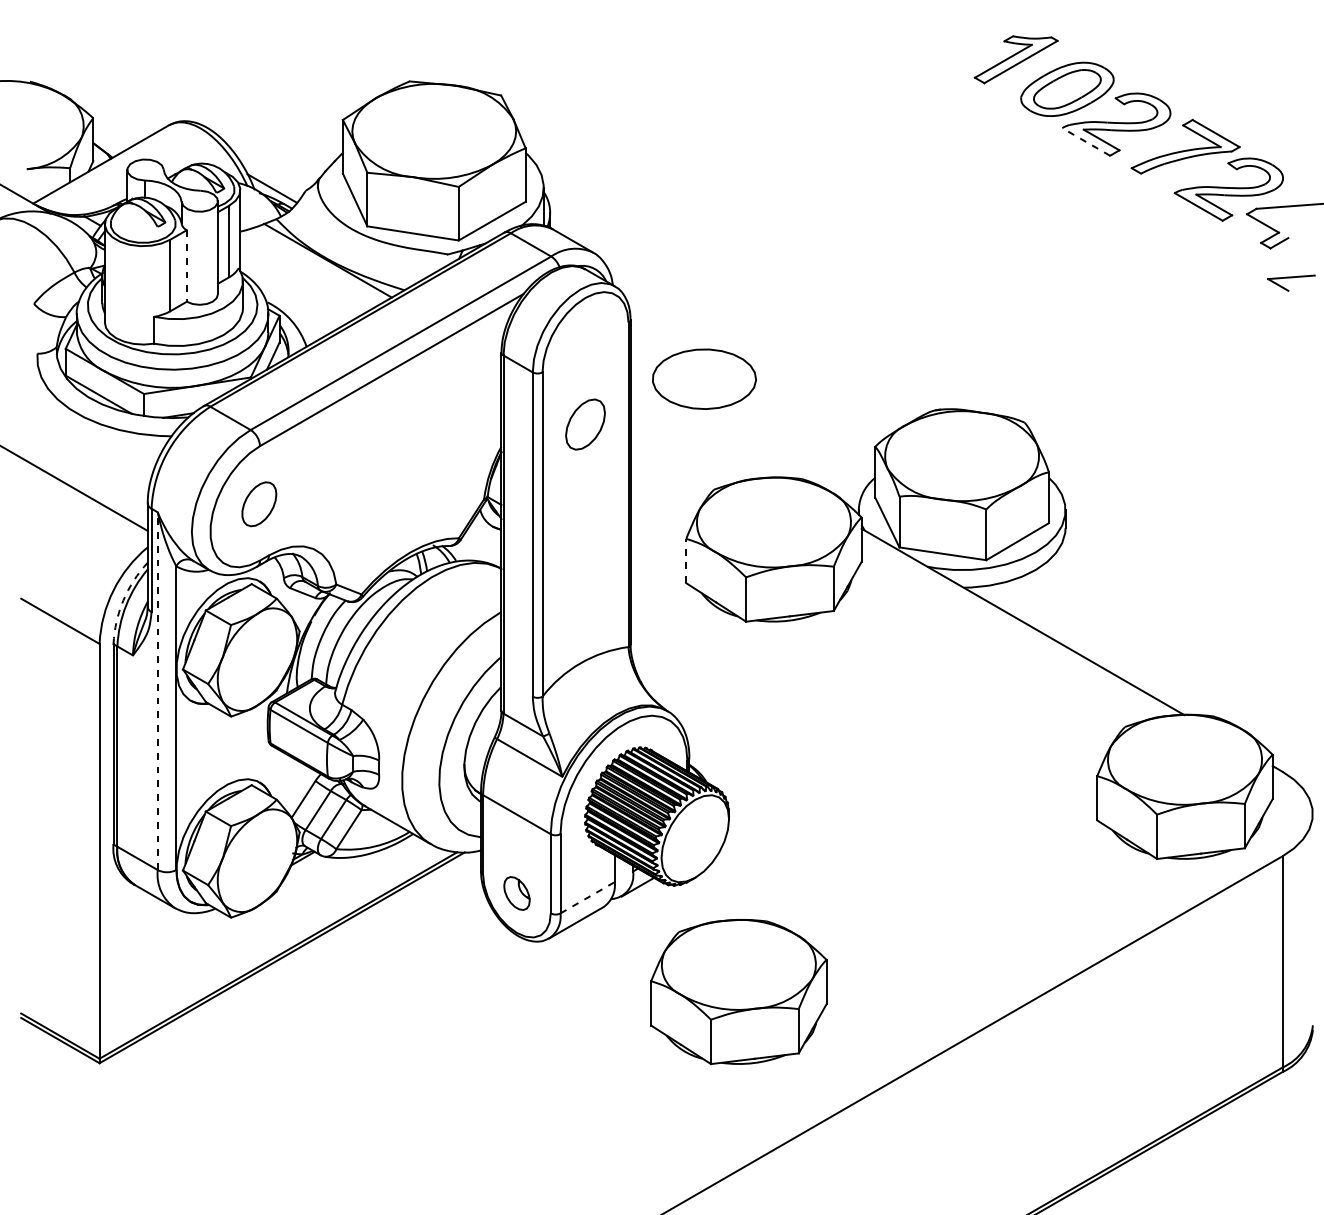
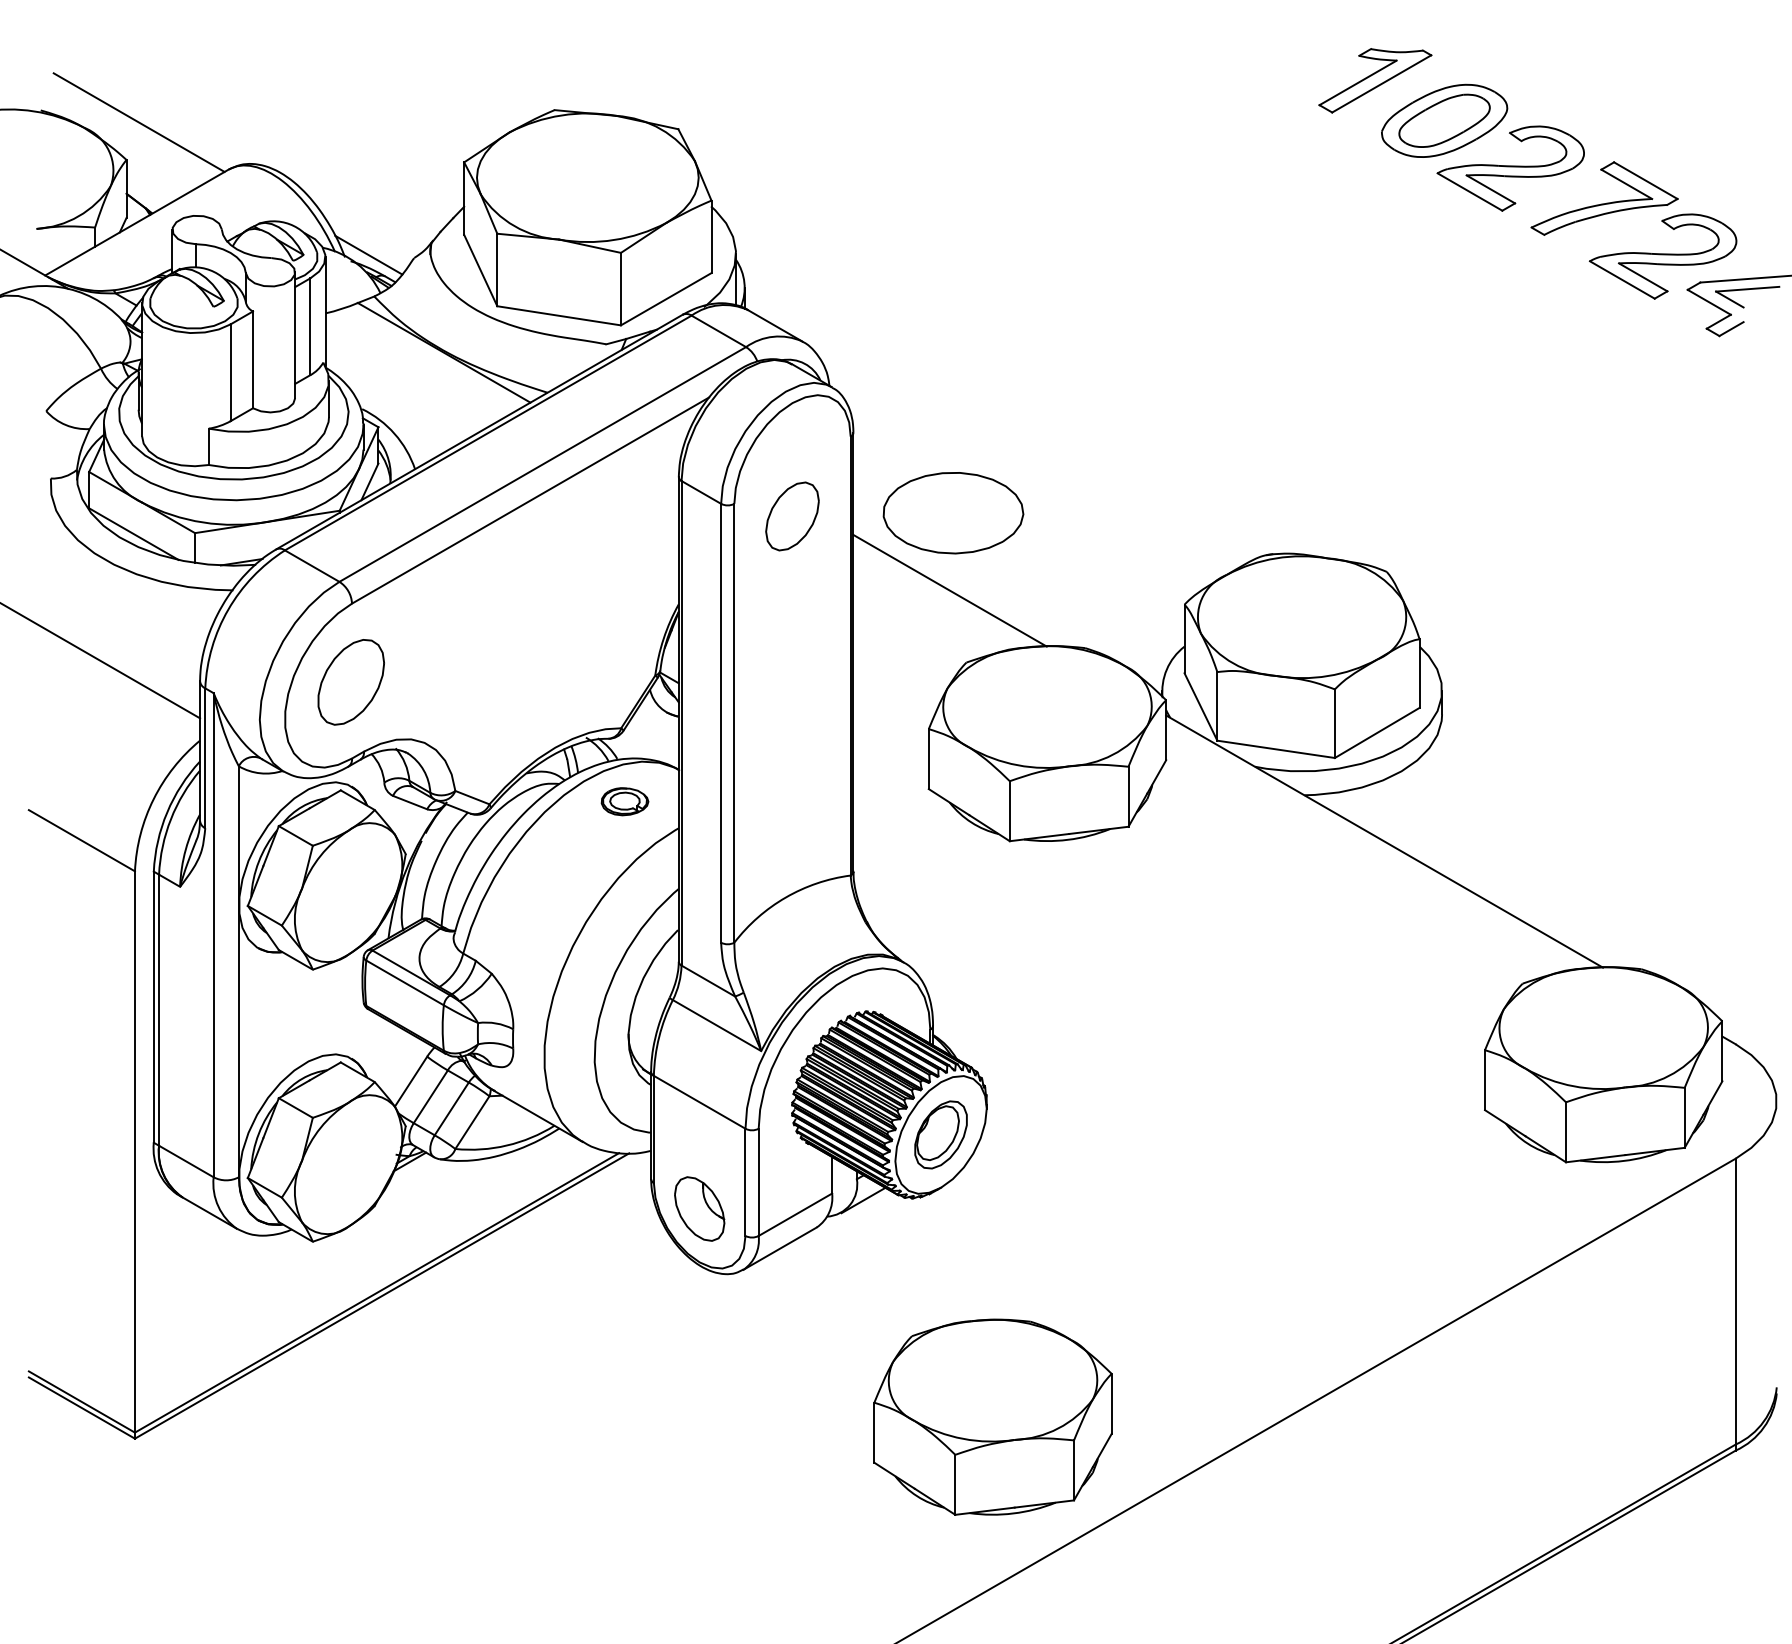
line: (102, 90) -> (138, 122), added
line: (1085, 141) -> (1469, 191), dashed -> solid
line: (187, 266) -> (253, 360), dashed -> solid
part: (1291, 278) -> (1747, 290), moved
part: (585, 424) -> (792, 516), moved
line: (701, 436) -> (949, 590), added
part: (258, 504) -> (350, 682), size x1.43
line: (686, 561) -> (928, 759), dashed -> solid
part: (461, 592) -> (624, 801), added
arc: (123, 600) -> (167, 812), dashed -> solid
line: (157, 690) -> (213, 934), dashed -> solid
part: (694, 838) -> (940, 1134), added
part: (516, 893) -> (699, 1208), size x1.43
line: (587, 897) -> (795, 1214), dashed -> solid
part: (738, 991) -> (992, 1416), moved

